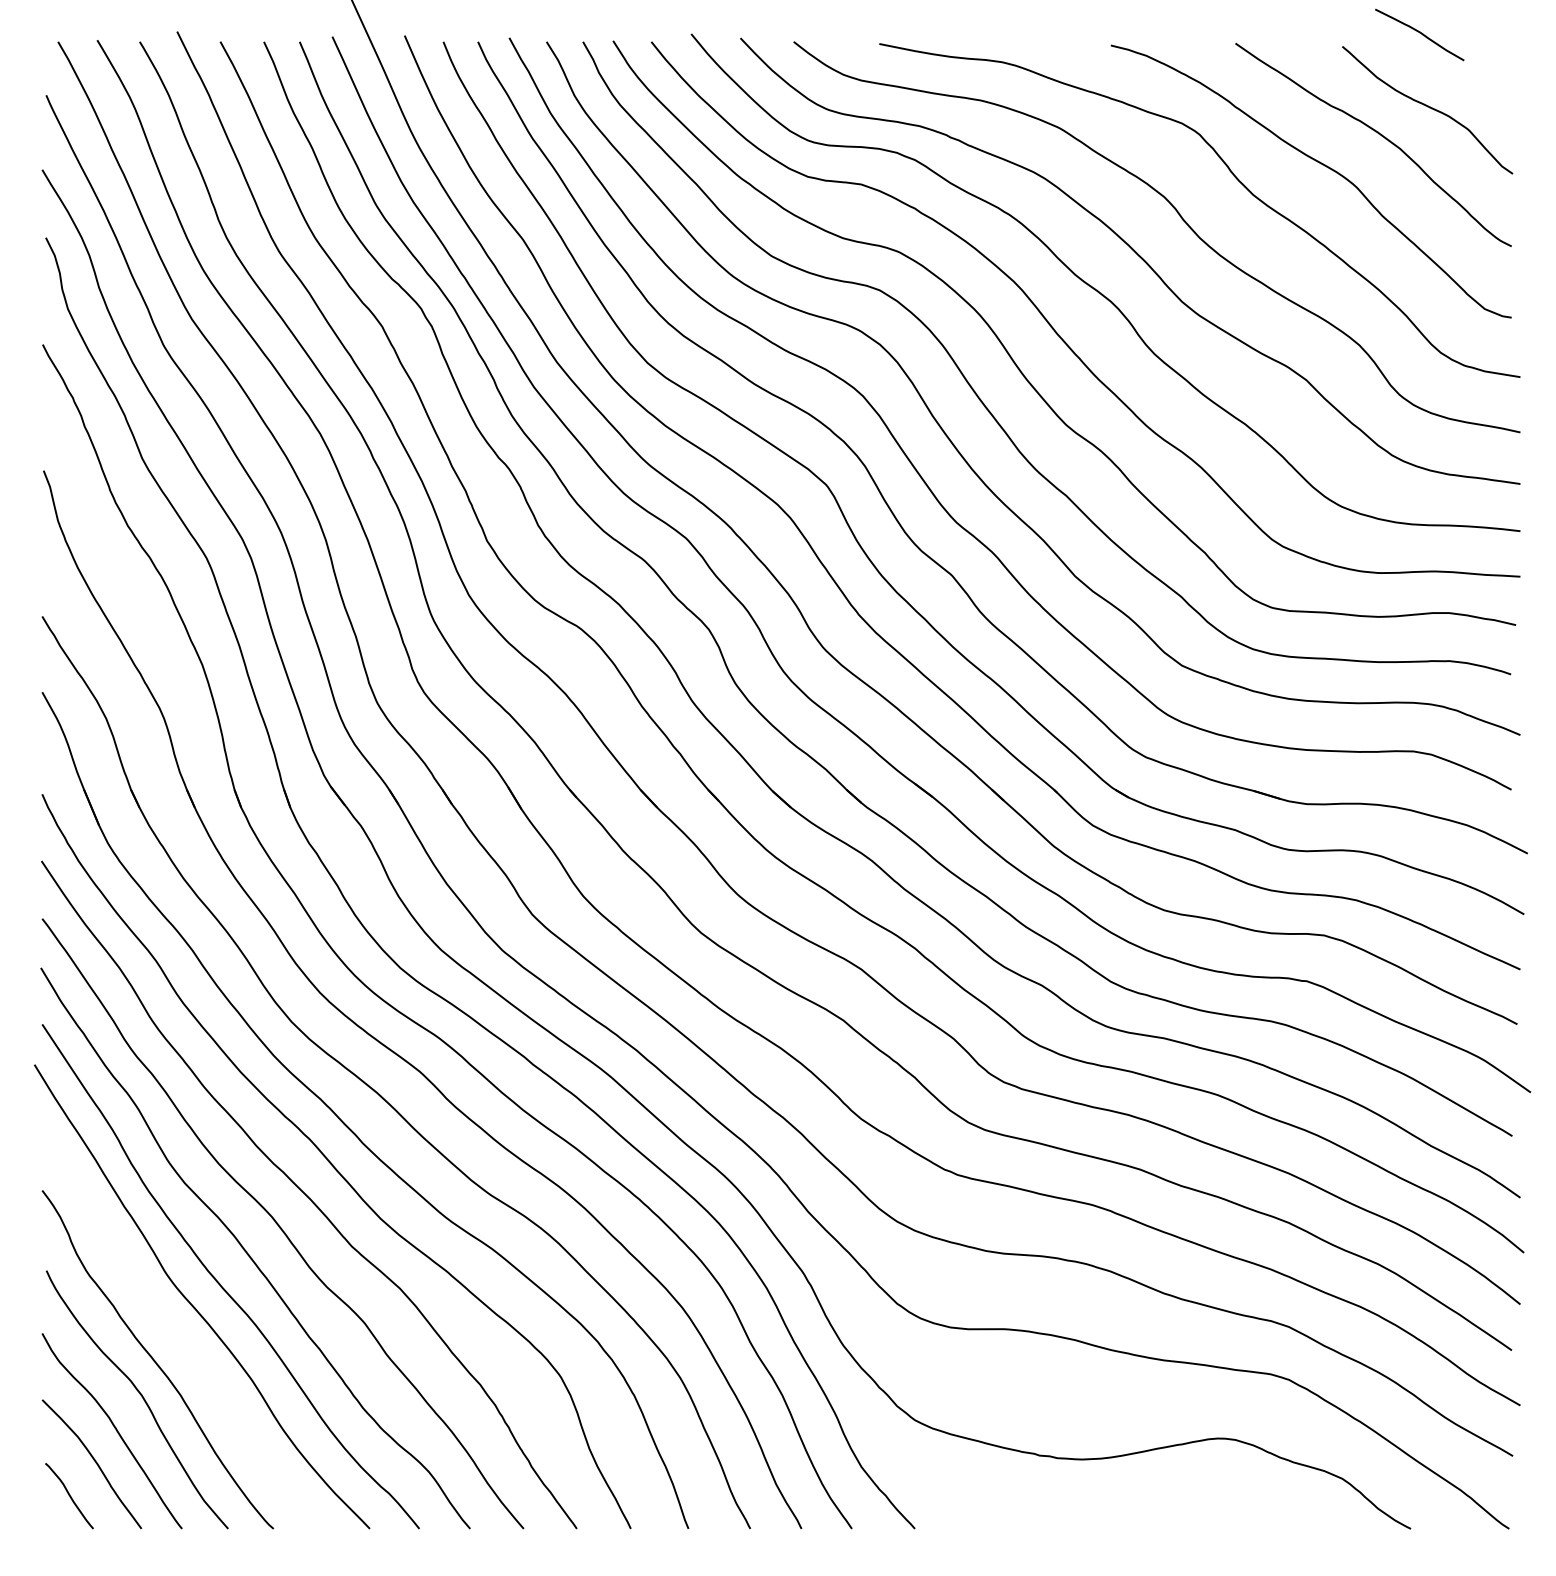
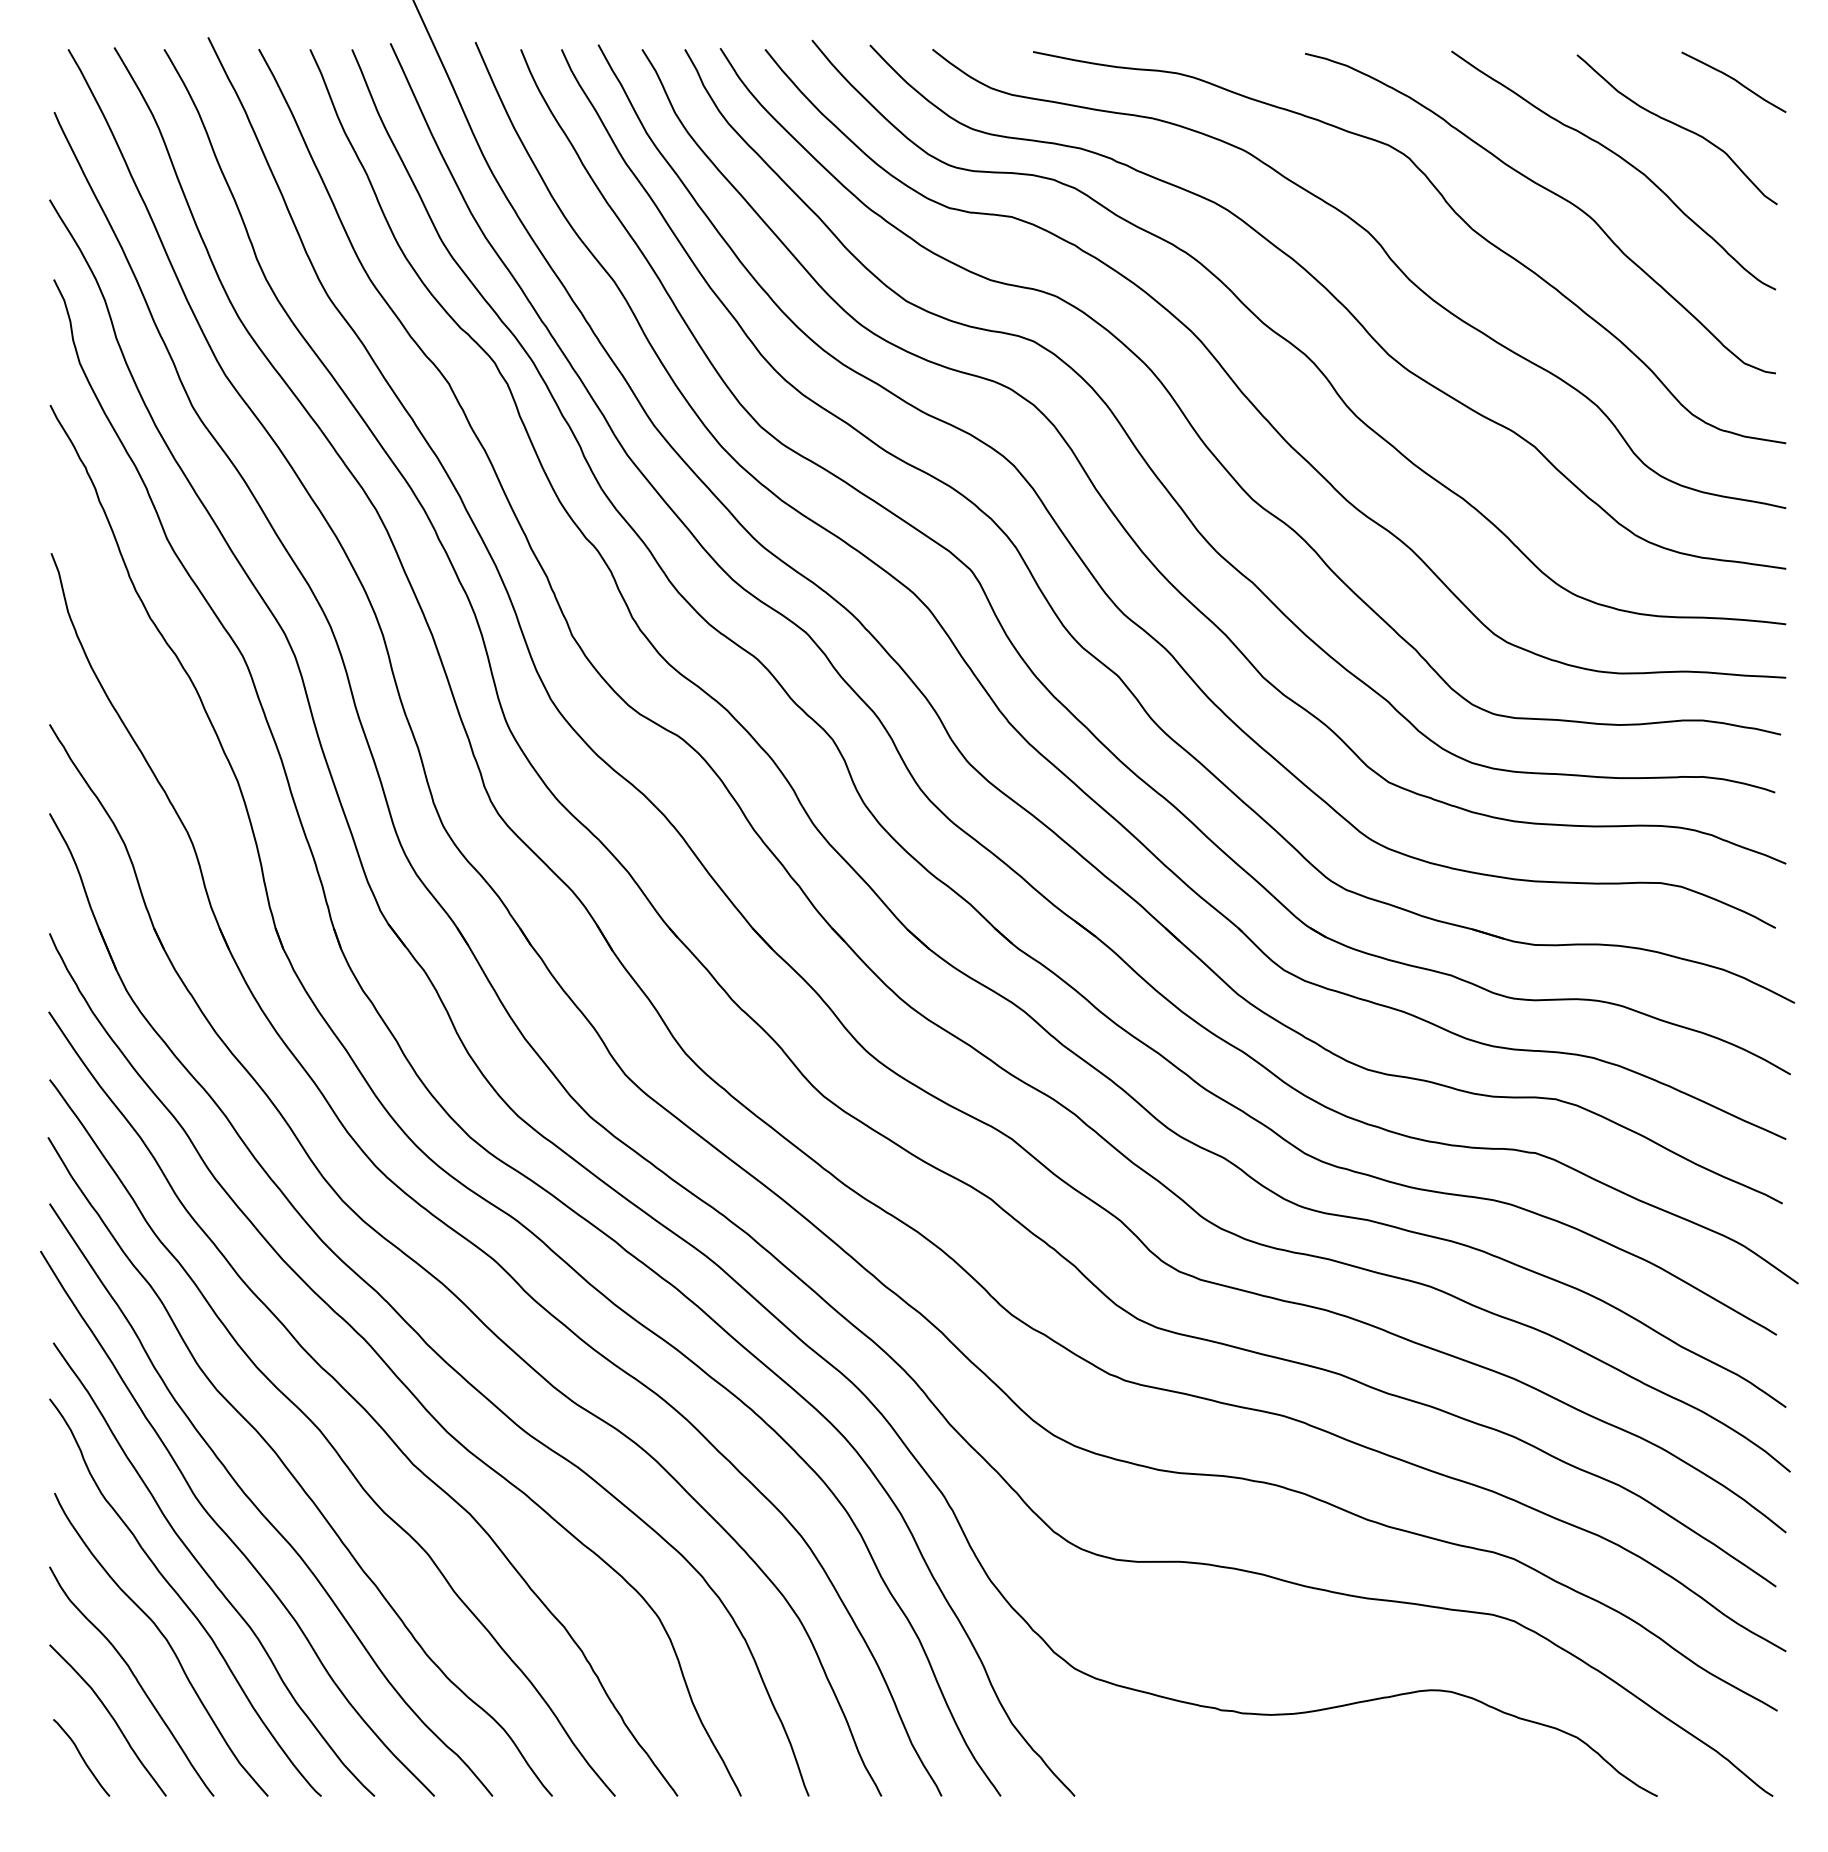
curve: (1420, 33) -> (1734, 80), moved
curve: (176, 1338) -> (207, 1572), added

